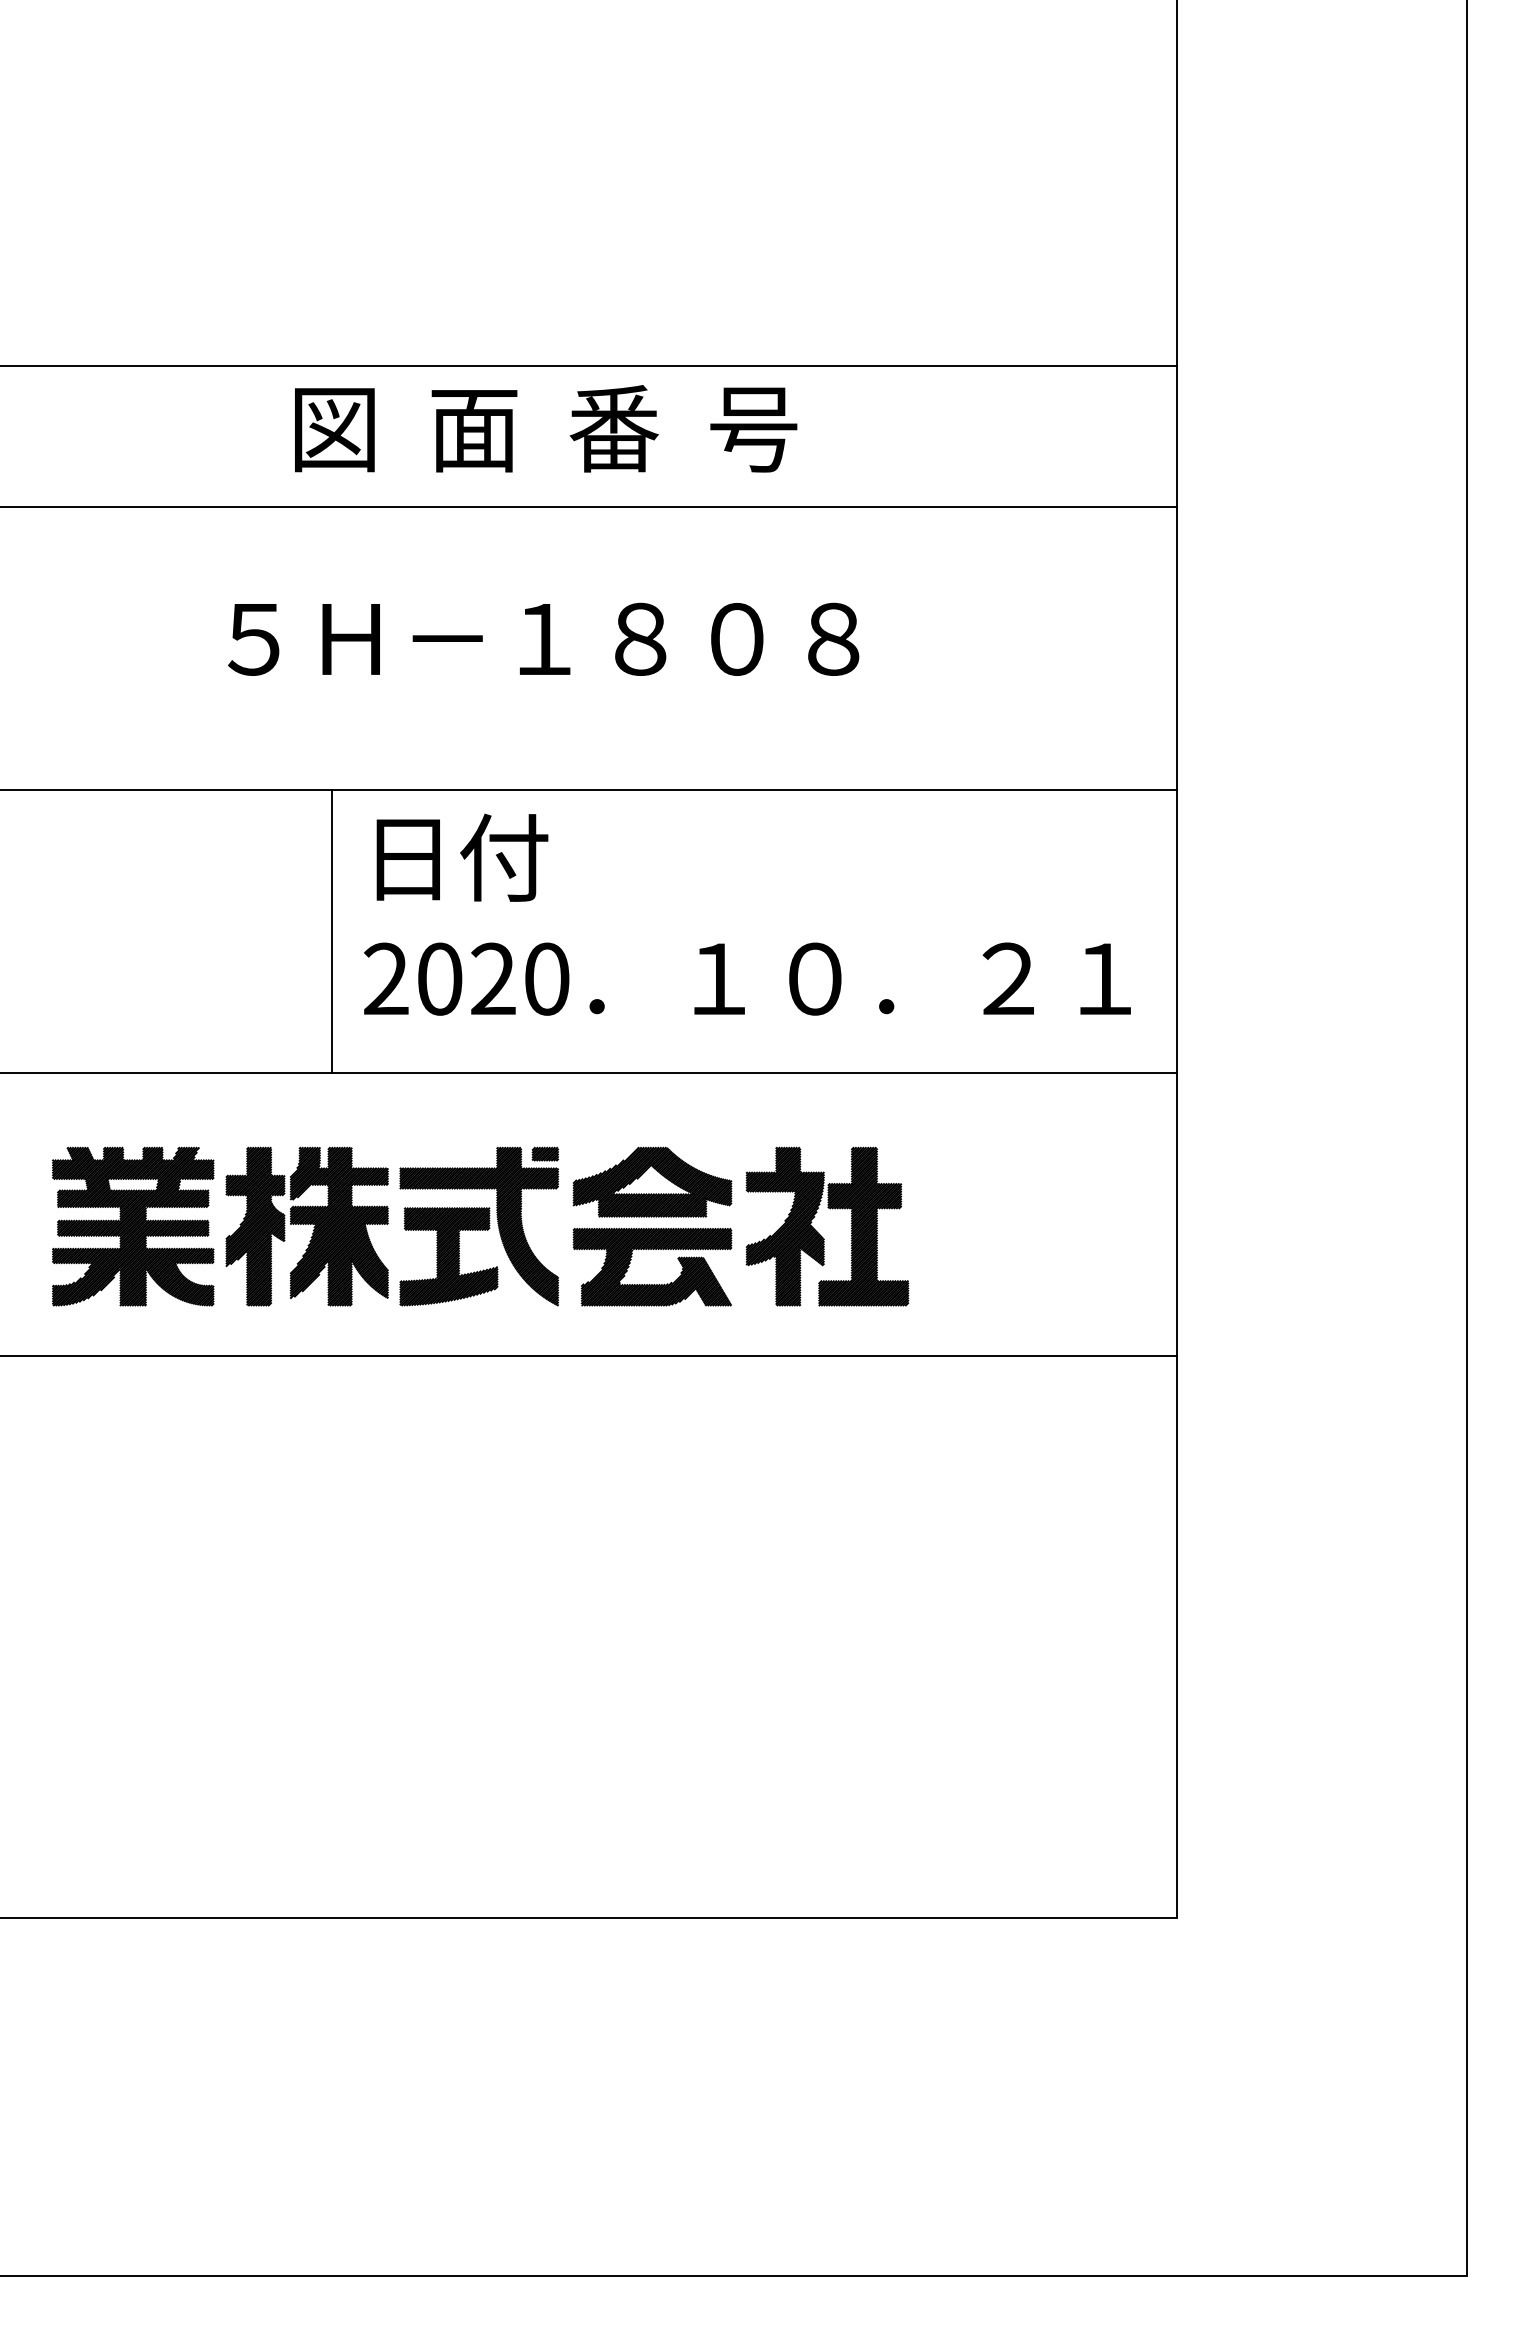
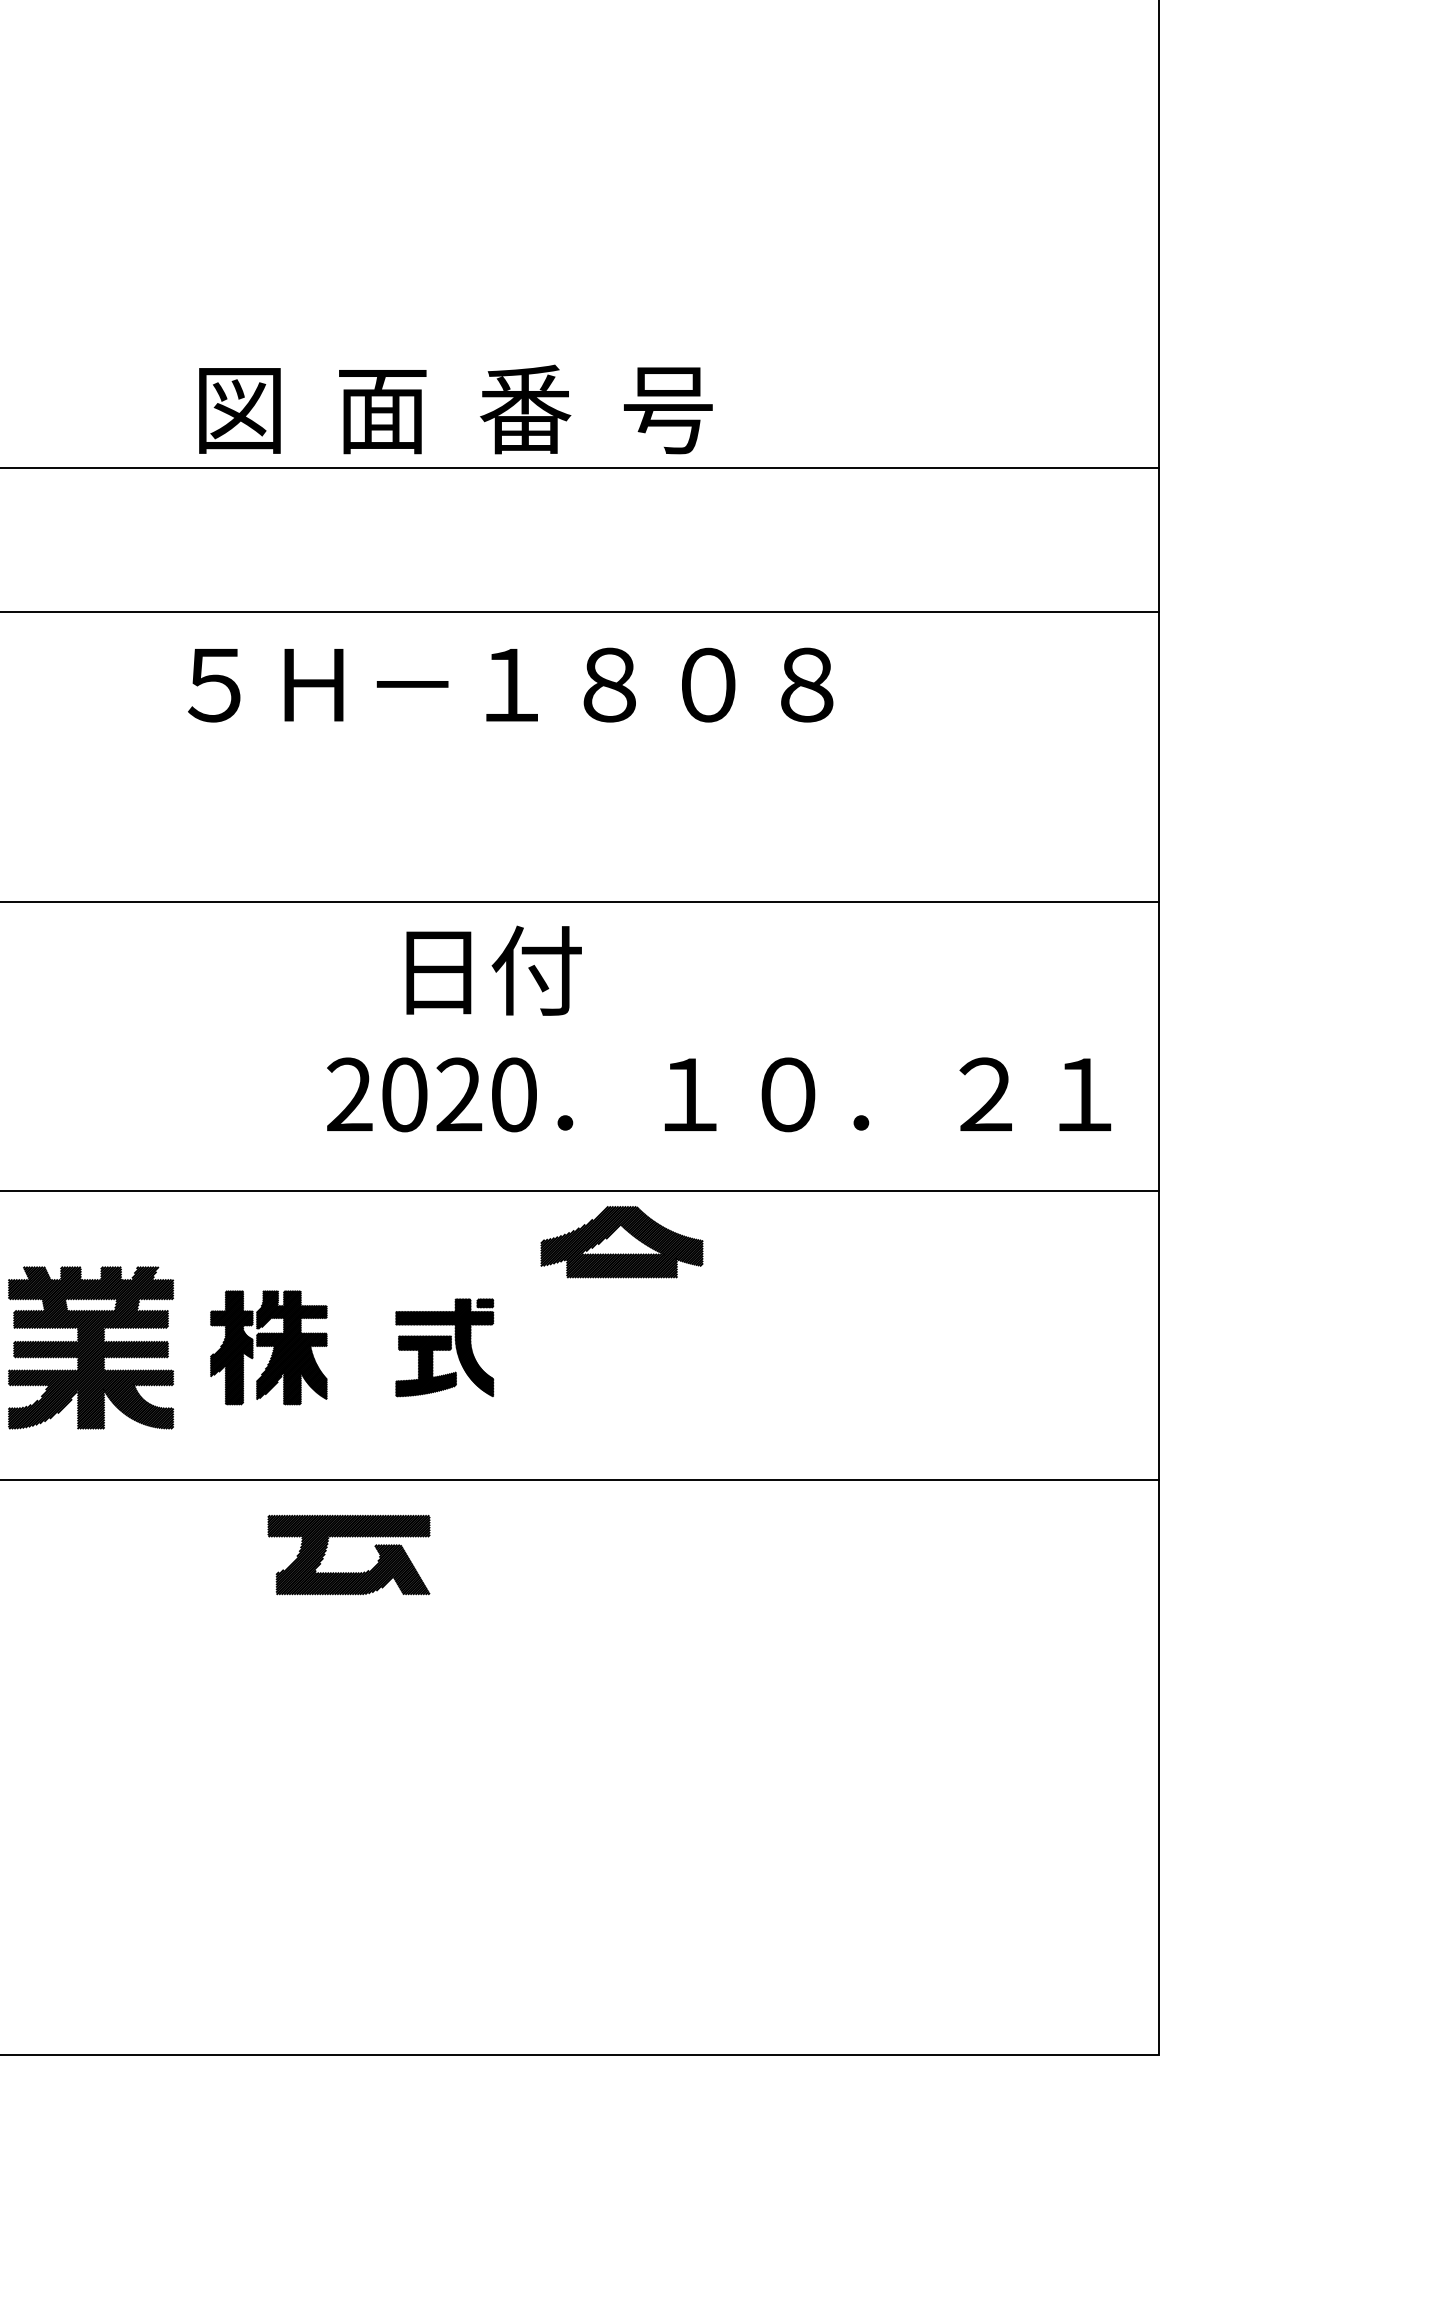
text: (546, 428) -> (456, 409), moved
text: (543, 638) -> (510, 684), moved
text: (462, 857) -> (494, 970), moved
line: (332, 931) -> (294, 1046), removed
part: (652, 1181) -> (621, 1241), moved
part: (306, 1226) -> (268, 1347), size x0.7
part: (478, 1226) -> (444, 1347), size x0.6
part: (819, 1233) -> (792, 1354), removed
part: (652, 1284) -> (348, 1572), moved

